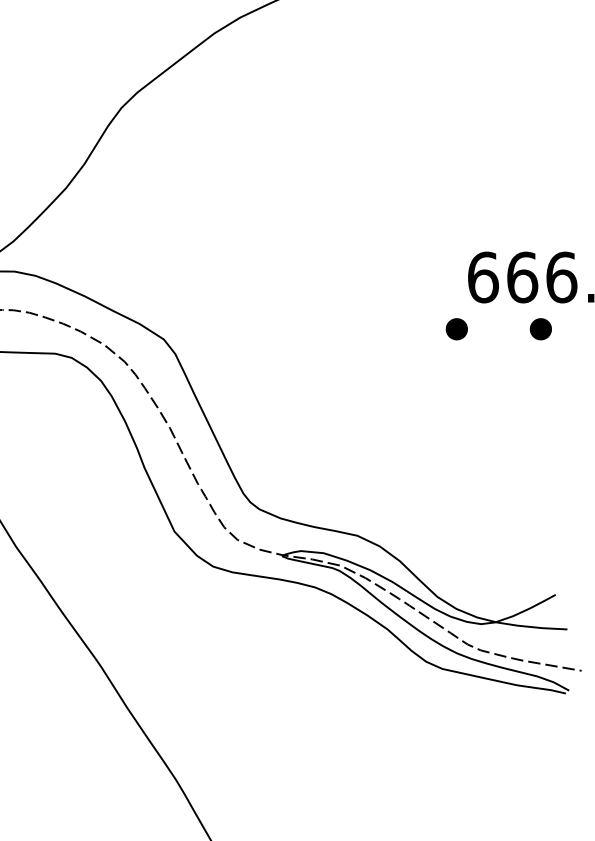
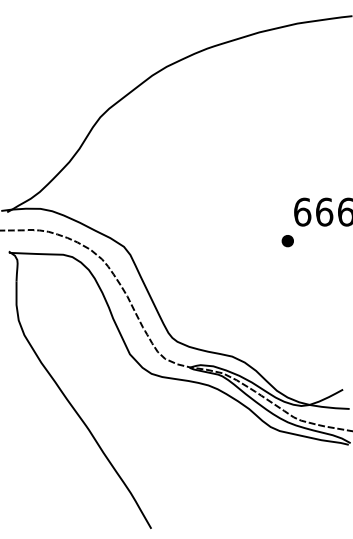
part: (540, 329) -> (334, 241), removed

